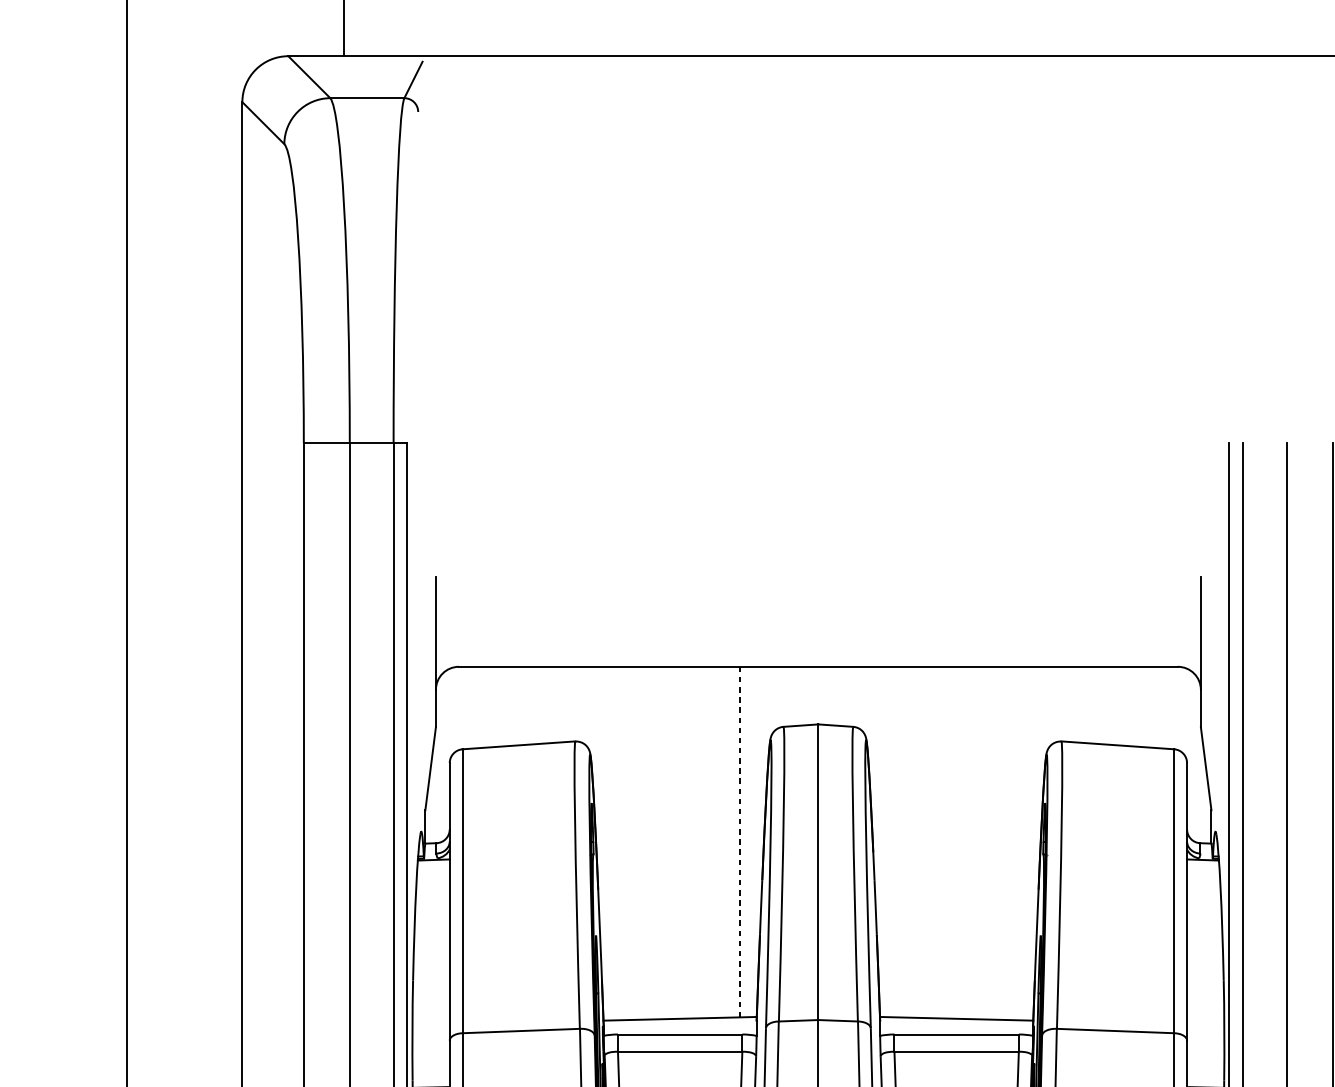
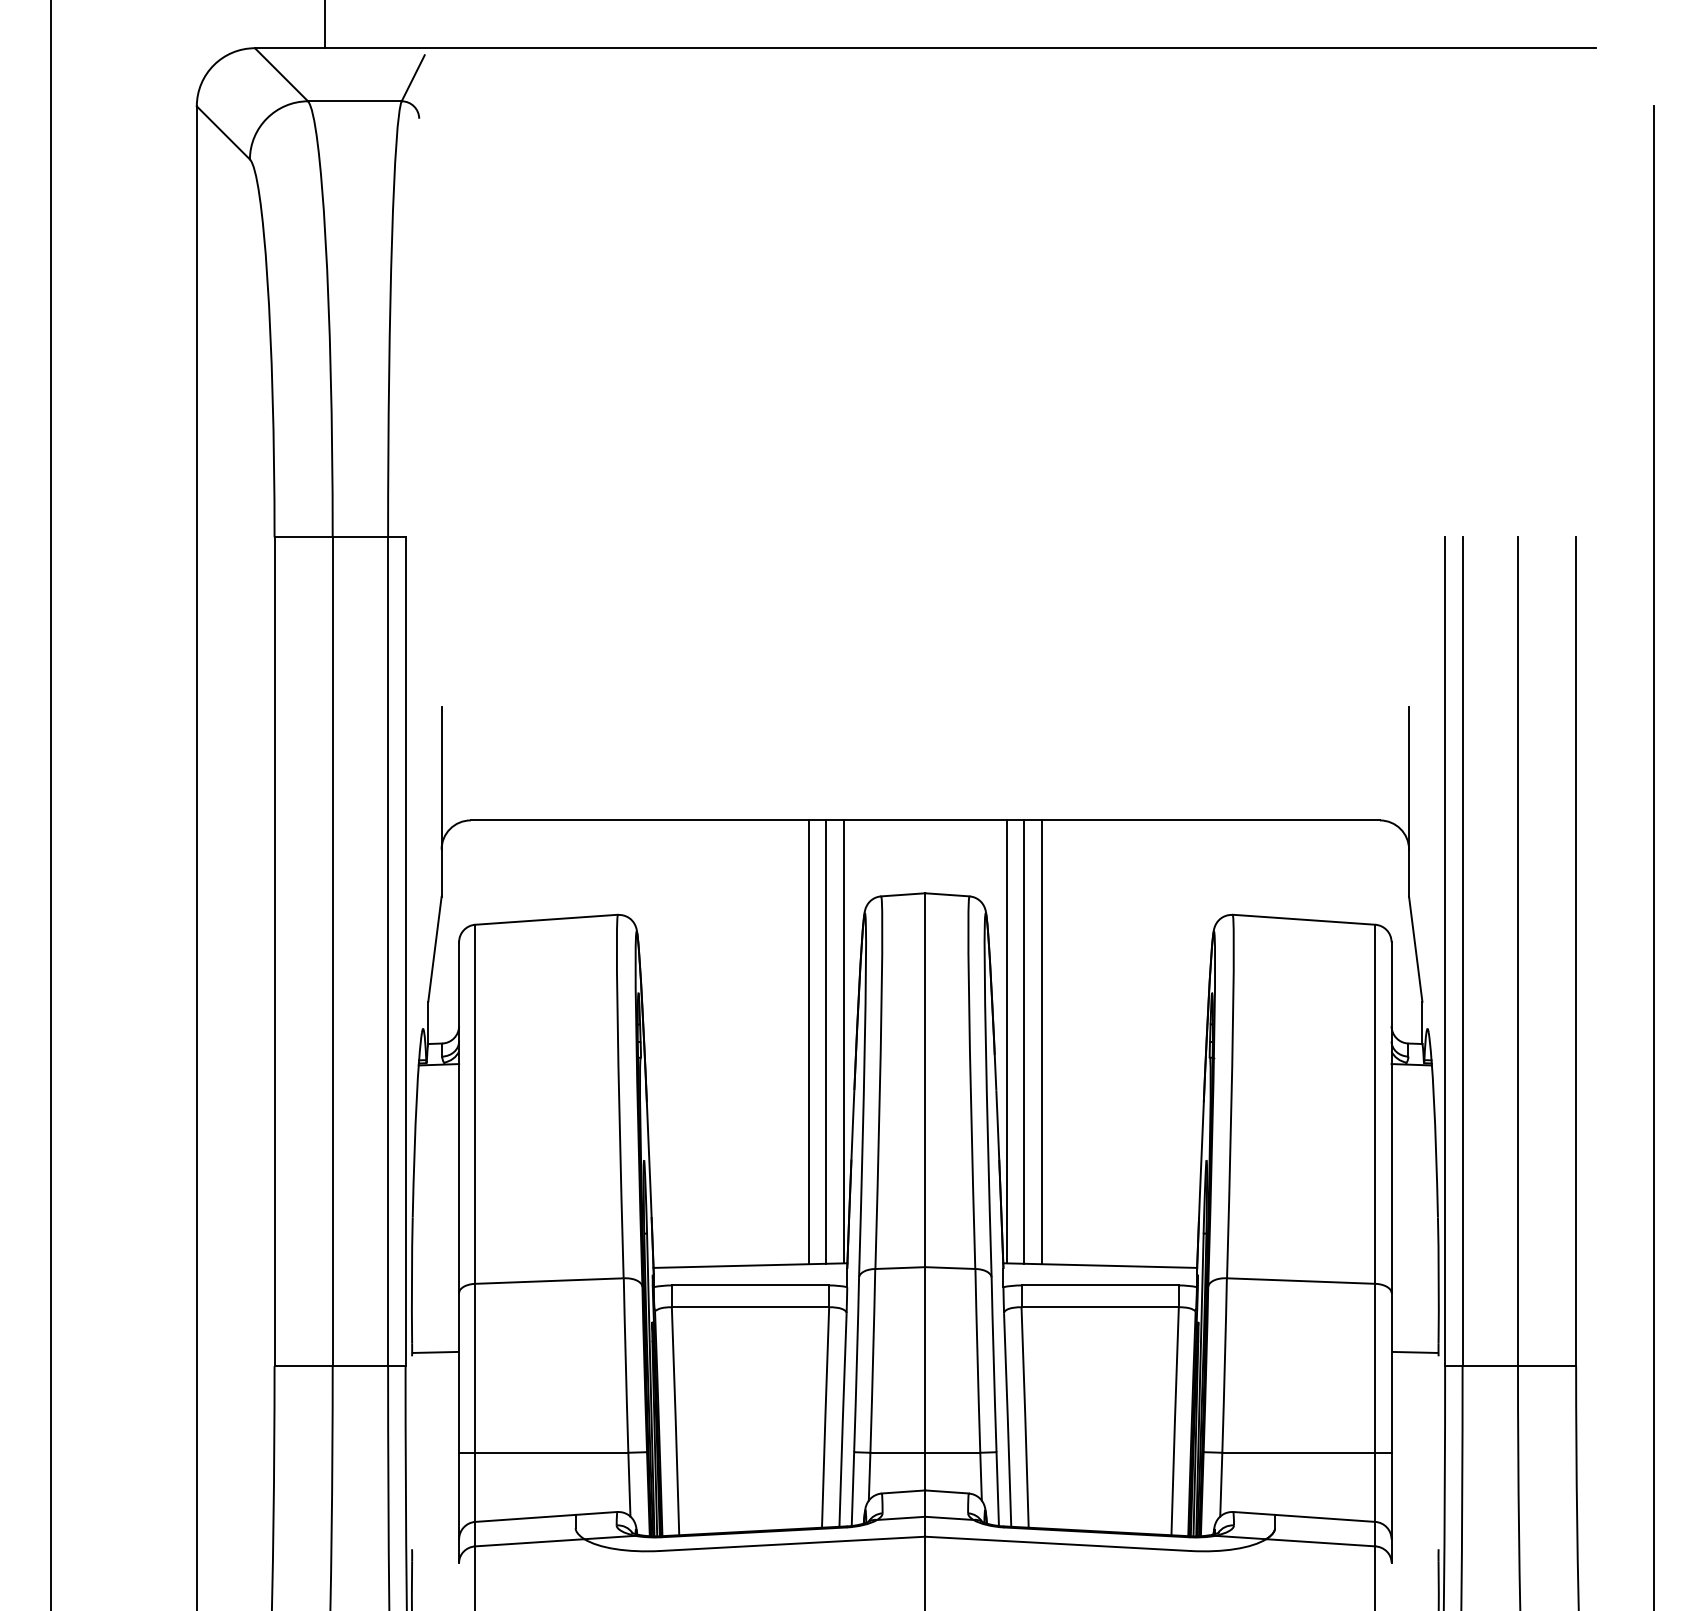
line: (753, 841) -> (843, 1041), added
line: (882, 841) -> (1006, 1041), added
line: (896, 841) -> (1024, 1041), added
line: (726, 842) -> (808, 1042), added
line: (740, 842) -> (826, 1042), dashed -> solid
line: (910, 842) -> (1041, 1042), added

